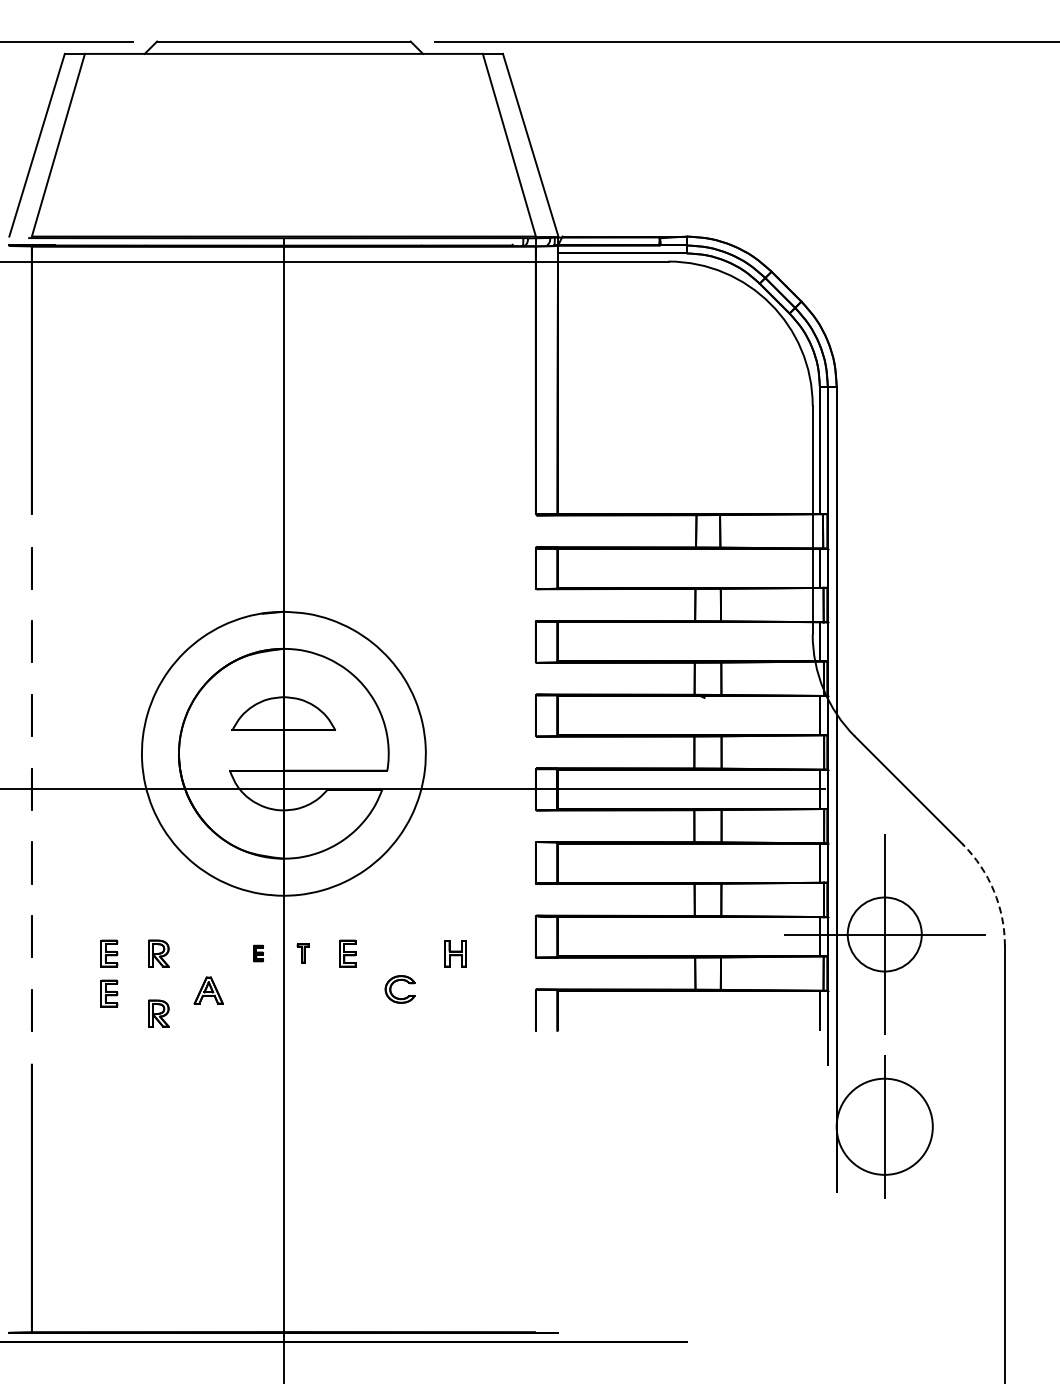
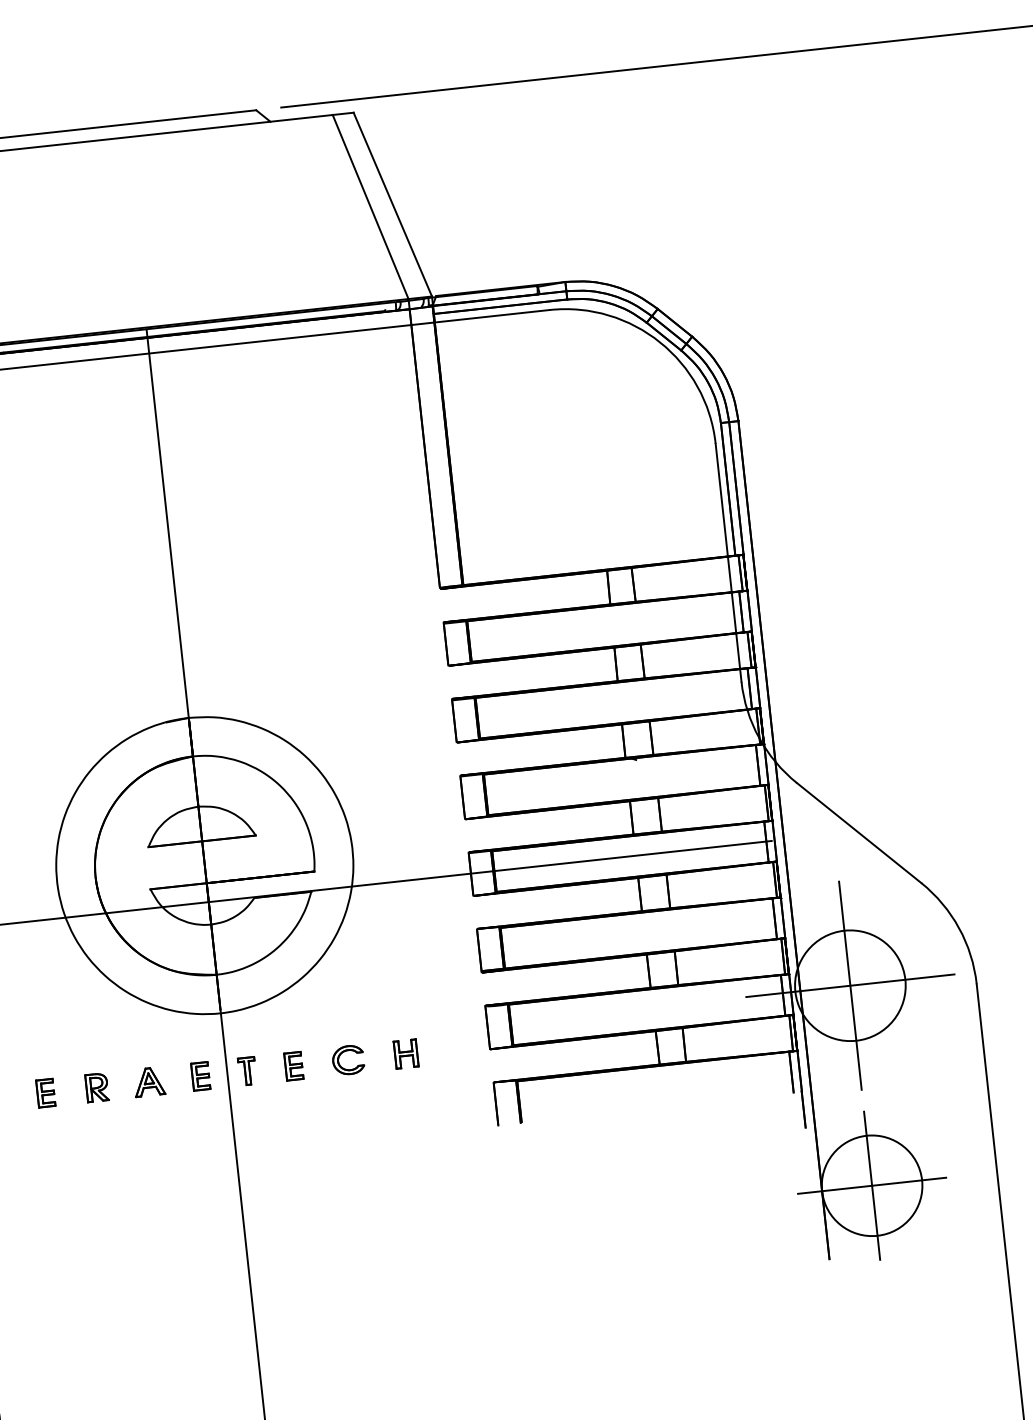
arc: (993, 891) -> (958, 928), dashed -> solid
circle: (884, 934) -> (850, 985), size x1.43
part: (258, 953) -> (200, 1076), size x1.67
part: (302, 953) -> (246, 1071), size x1.43
part: (394, 983) -> (341, 1054), moved
part: (208, 990) -> (148, 1081), moved
part: (109, 993) -> (50, 1134), removed
part: (158, 1013) -> (103, 1149), removed
line: (884, 1126) -> (871, 1185), added

